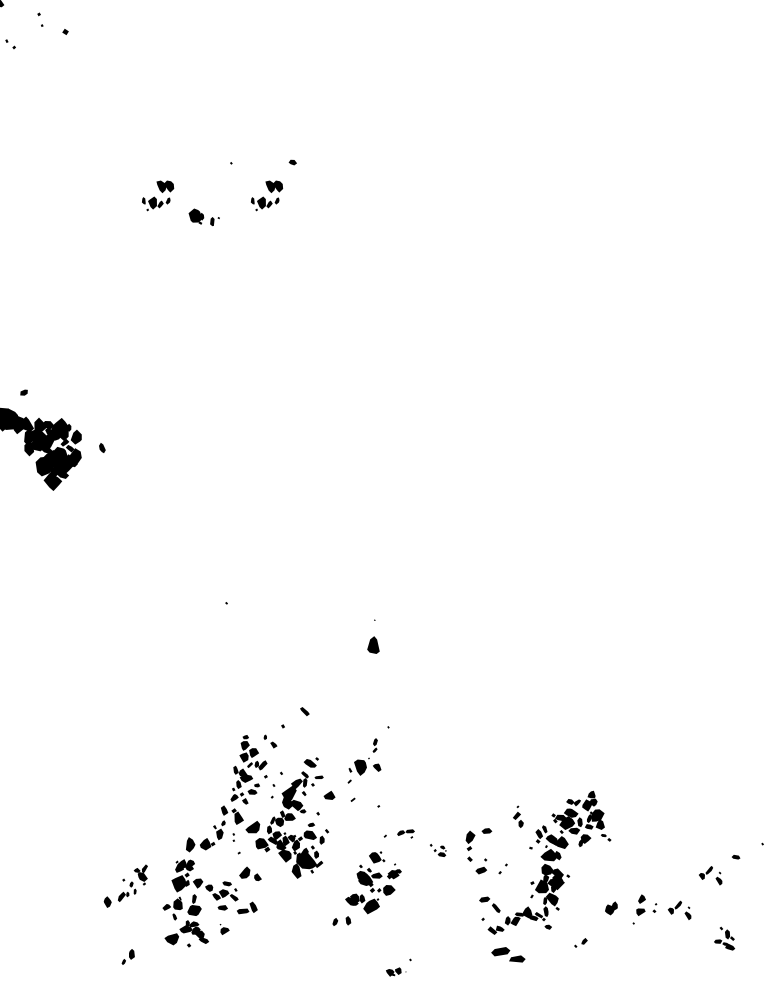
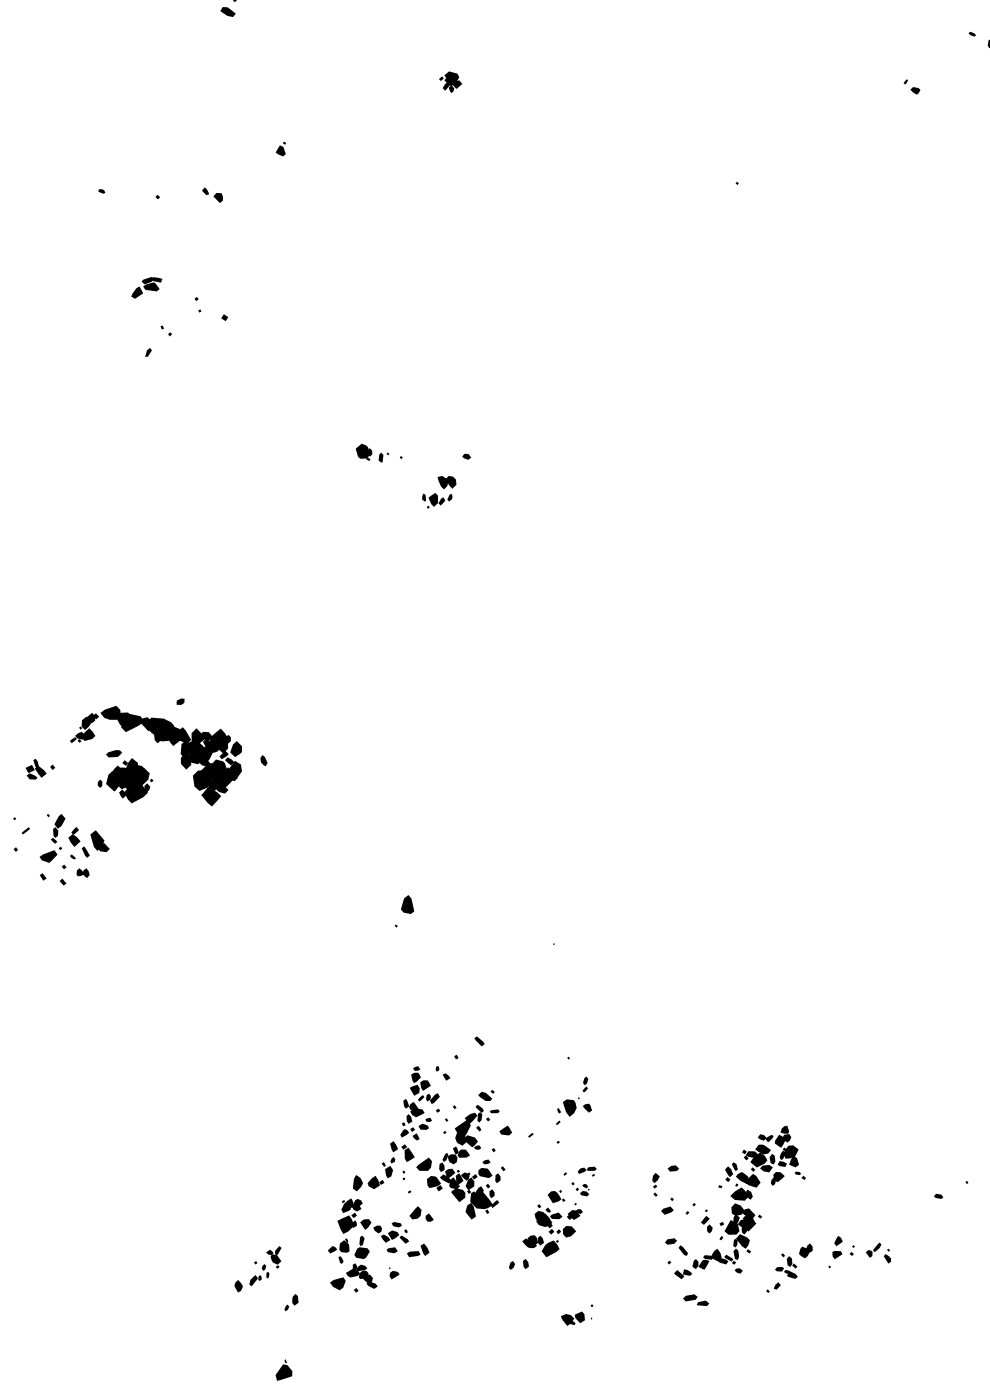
part: (158, 196) -> (323, 492), removed
part: (204, 216) -> (372, 452), moved
part: (373, 645) -> (407, 904), moved
part: (364, 760) -> (573, 1100), moved
part: (518, 816) -> (706, 1221), moved
part: (470, 846) -> (655, 1184), size x0.71
part: (438, 850) -> (580, 1189), moved
part: (710, 875) -> (911, 1215), removed
part: (125, 886) -> (257, 1269), moved
part: (724, 938) -> (786, 1265), moved
part: (507, 954) -> (695, 1299), size x0.71
part: (395, 971) -> (576, 1318), size x1.43

